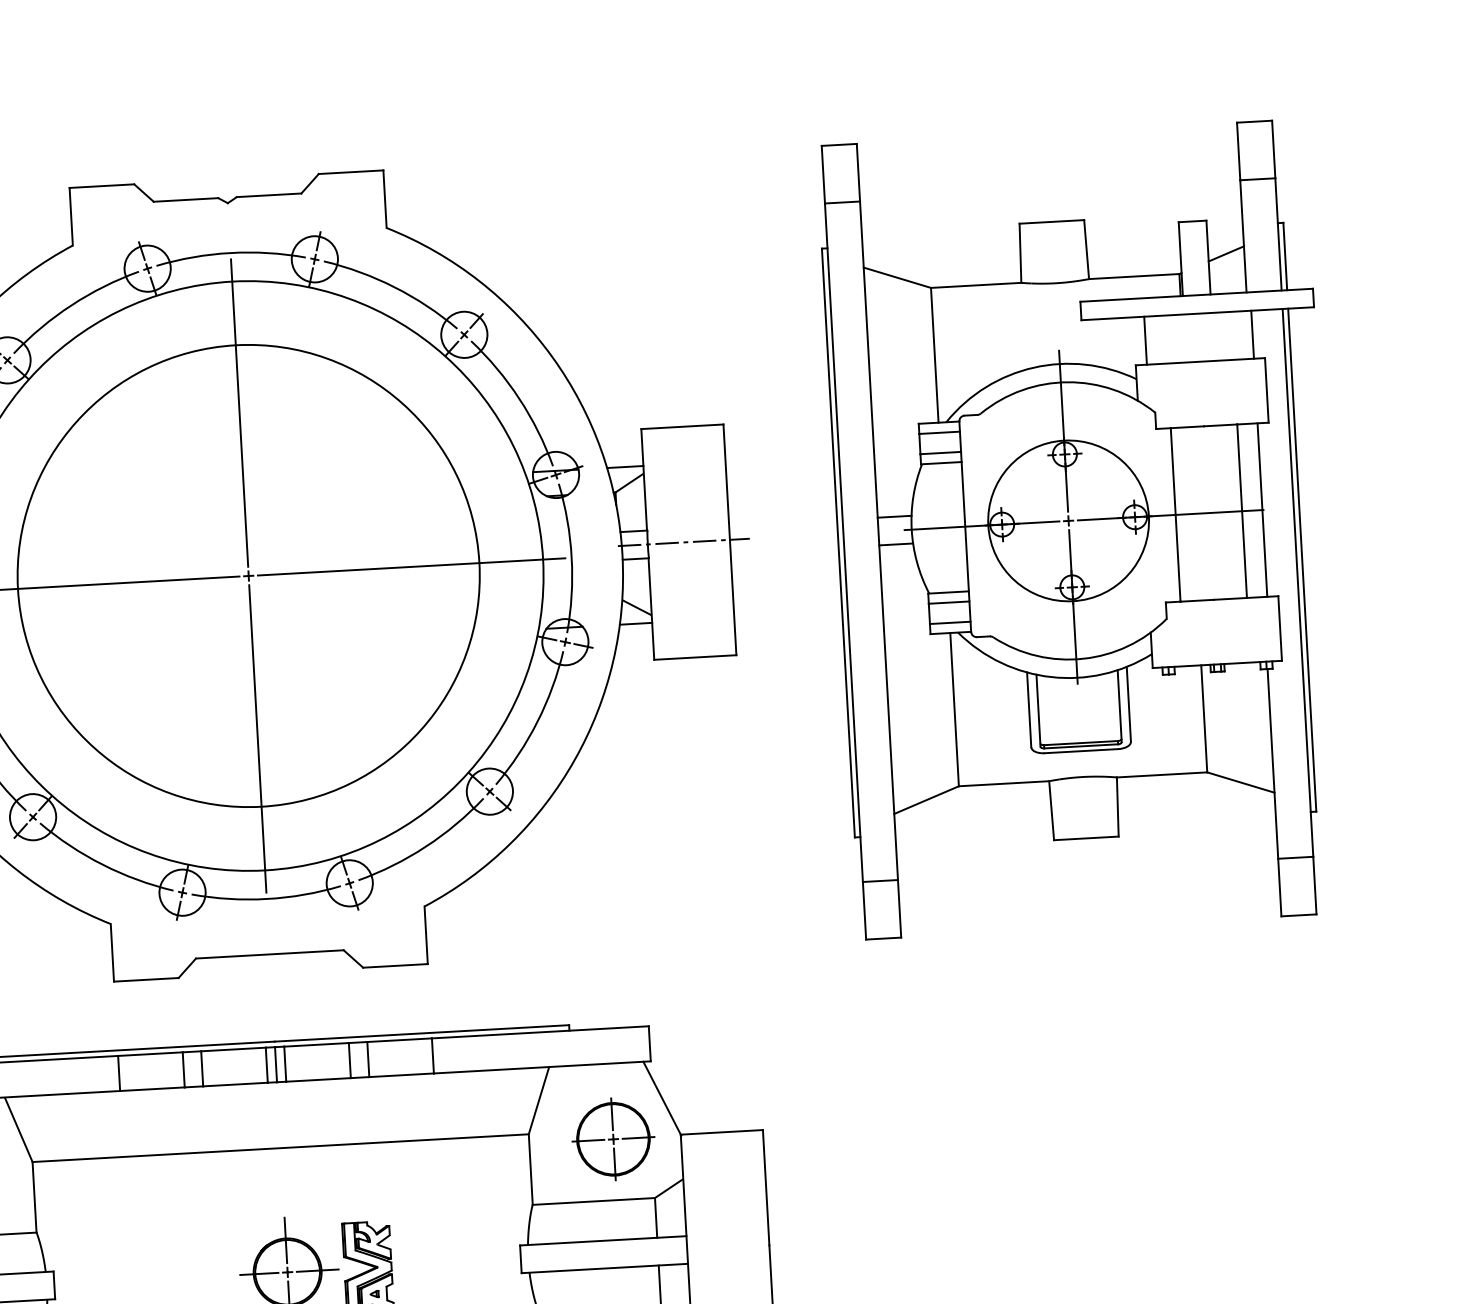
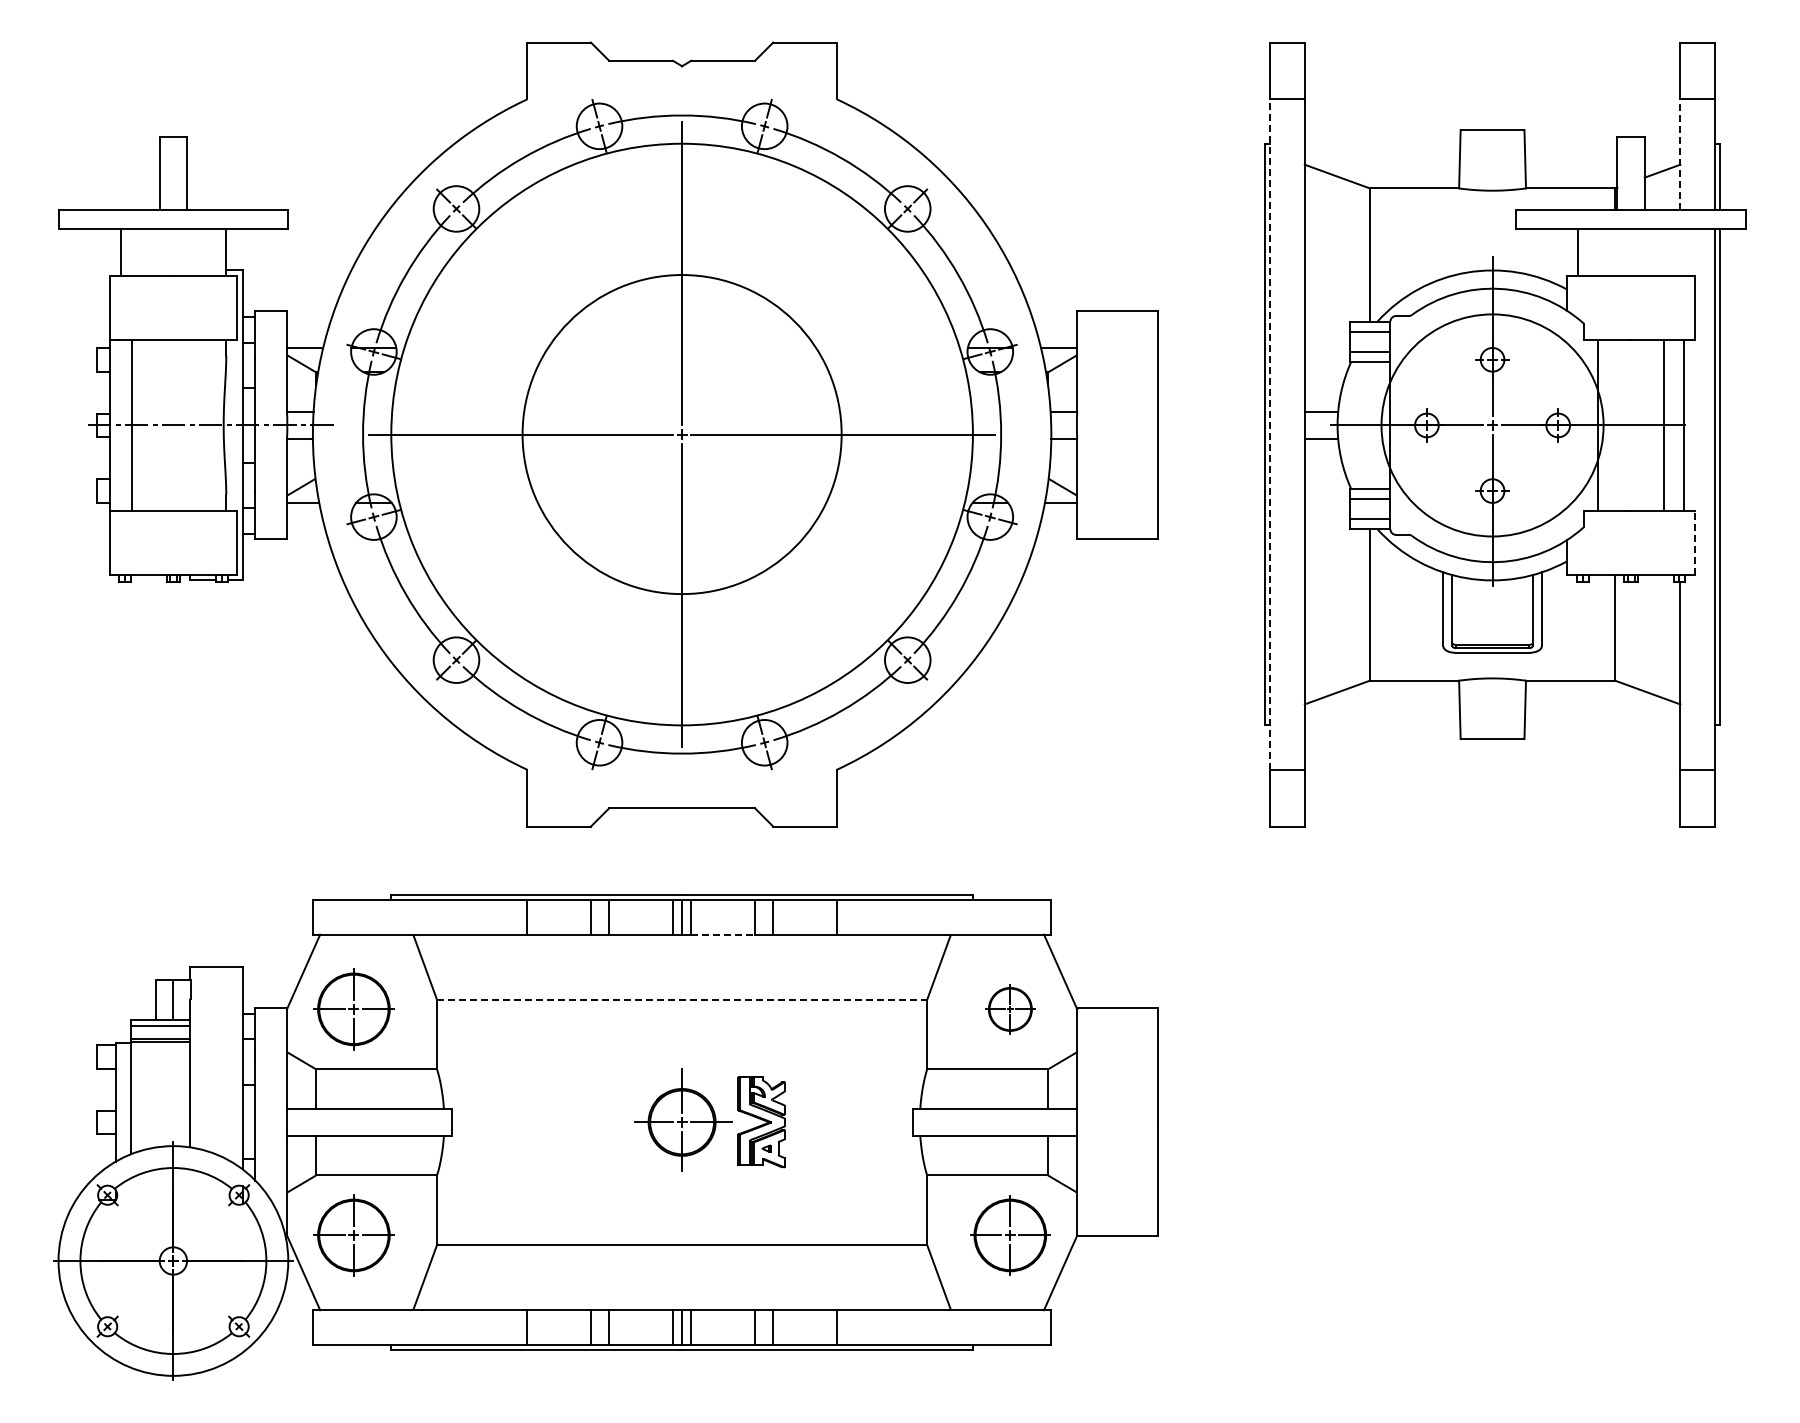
line: (1243, 235) -> (1680, 154), solid -> dashed
line: (1253, 333) -> (1684, 251), removed
circle: (1068, 520) -> (1492, 425), size x1.4
line: (683, 542) -> (1112, 425), removed
line: (844, 542) -> (1270, 434), solid -> dashed
circle: (249, 575) -> (682, 434), size x0.7
line: (1279, 628) -> (1694, 543), solid -> dashed
line: (318, 1079) -> (723, 934), solid -> dashed
part: (613, 1139) -> (1010, 1009), size x0.6
line: (281, 1147) -> (682, 999), solid -> dashed

